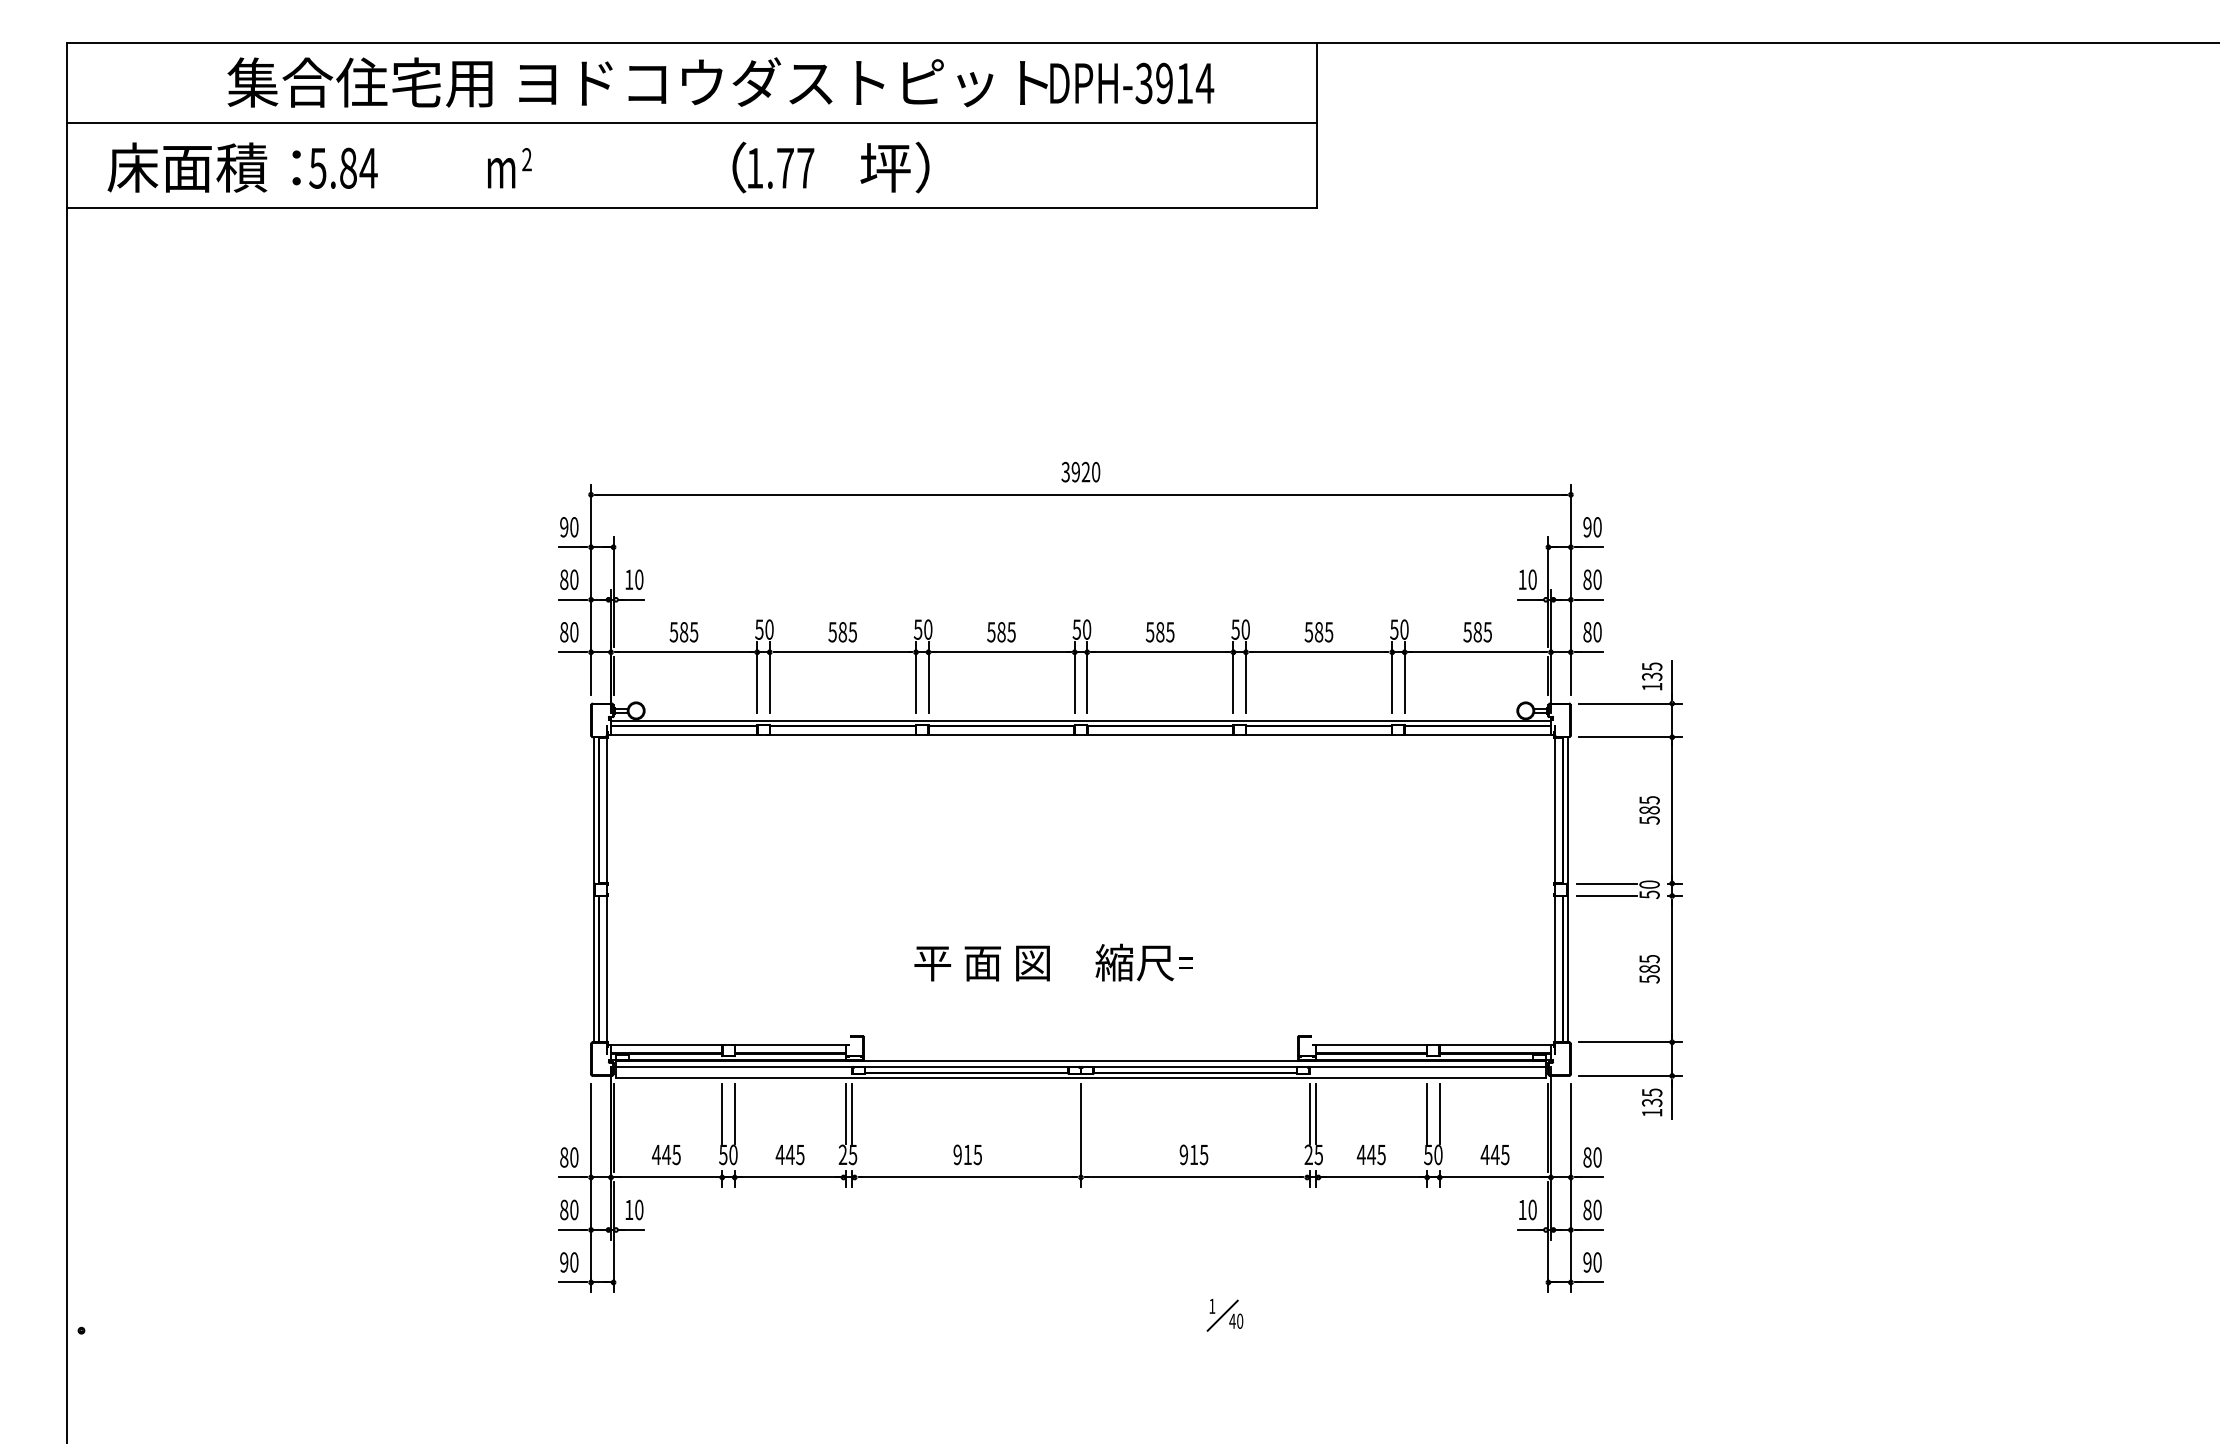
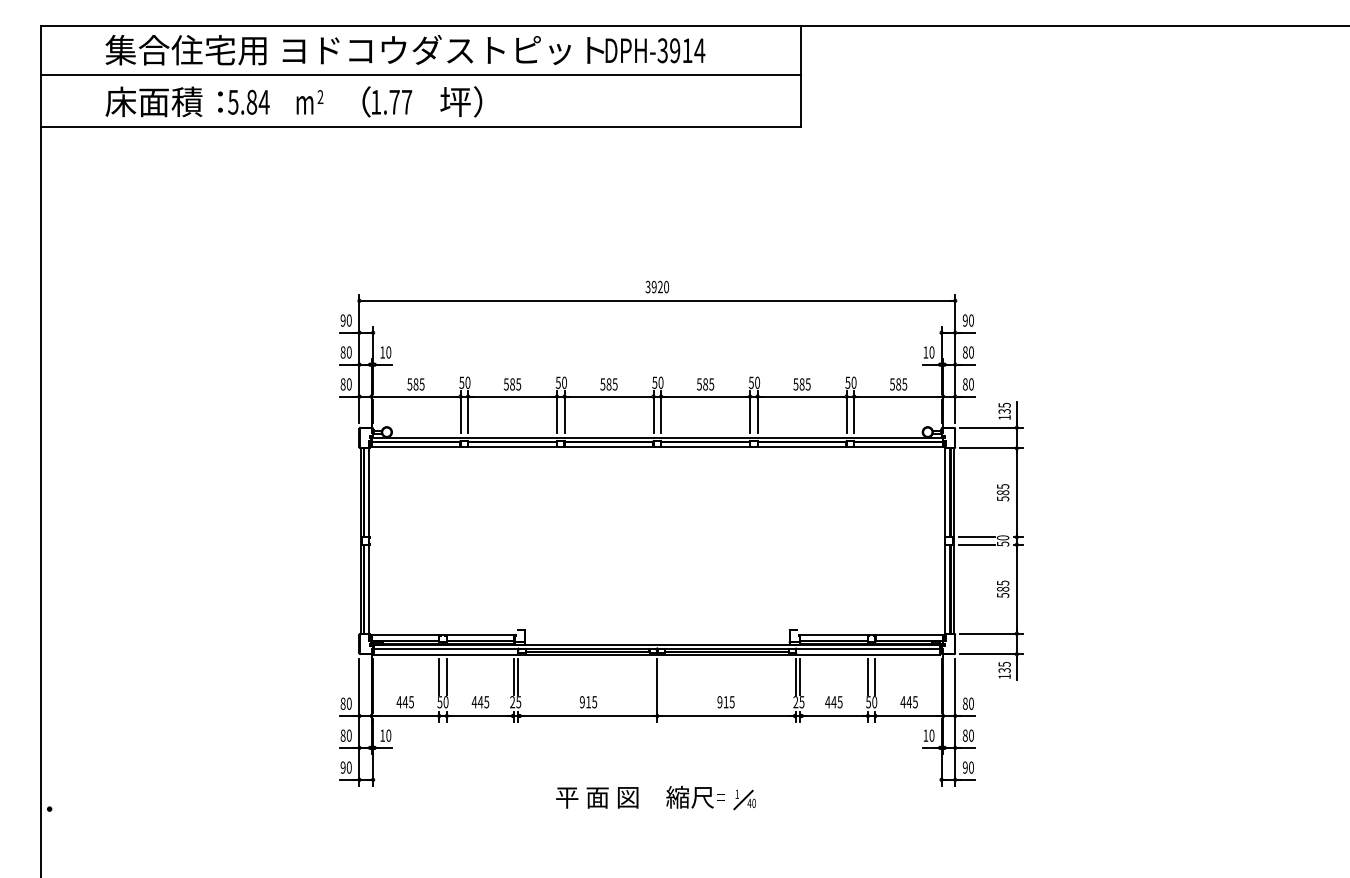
text: (721, 83) -> (405, 50), moved
text: (242, 166) -> (187, 101), moved
text: (831, 166) -> (422, 101), moved
text: (1053, 961) -> (640, 796), moved

